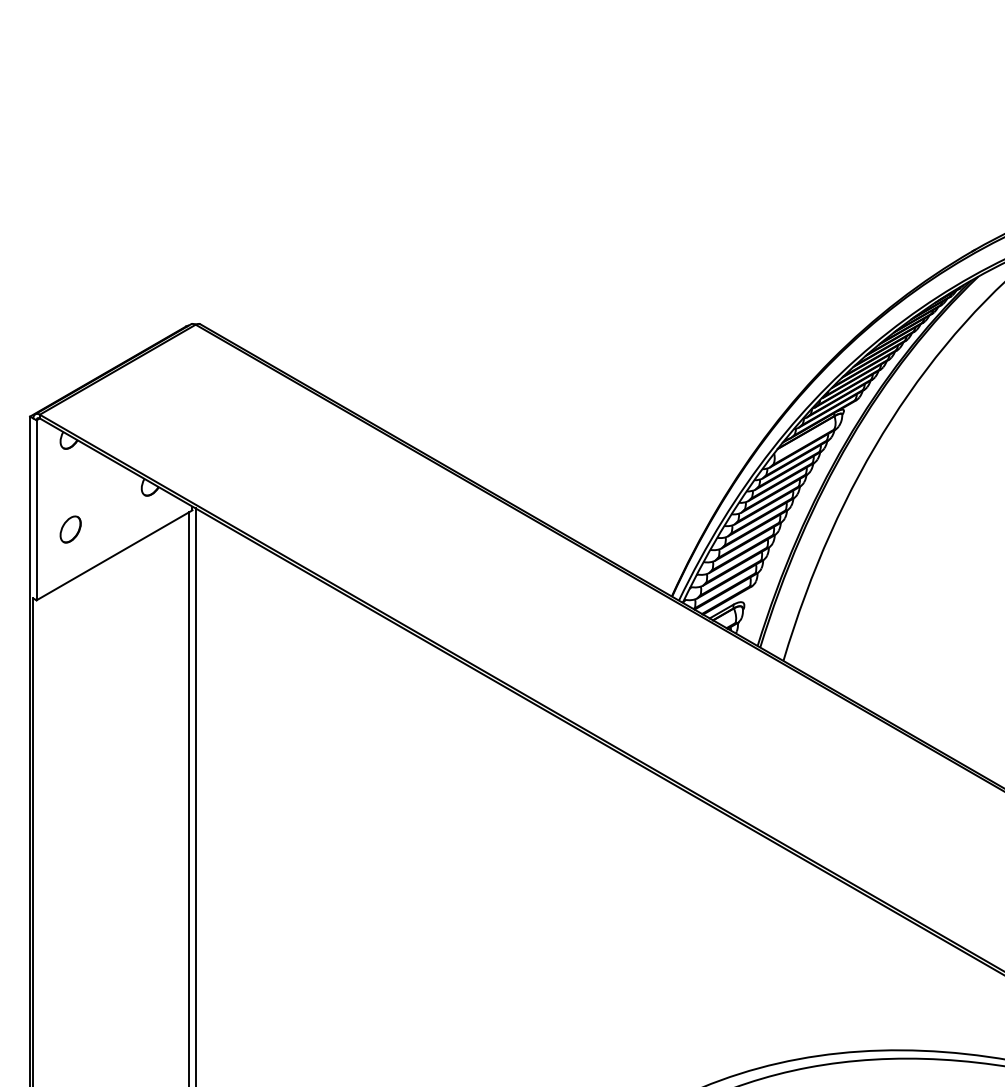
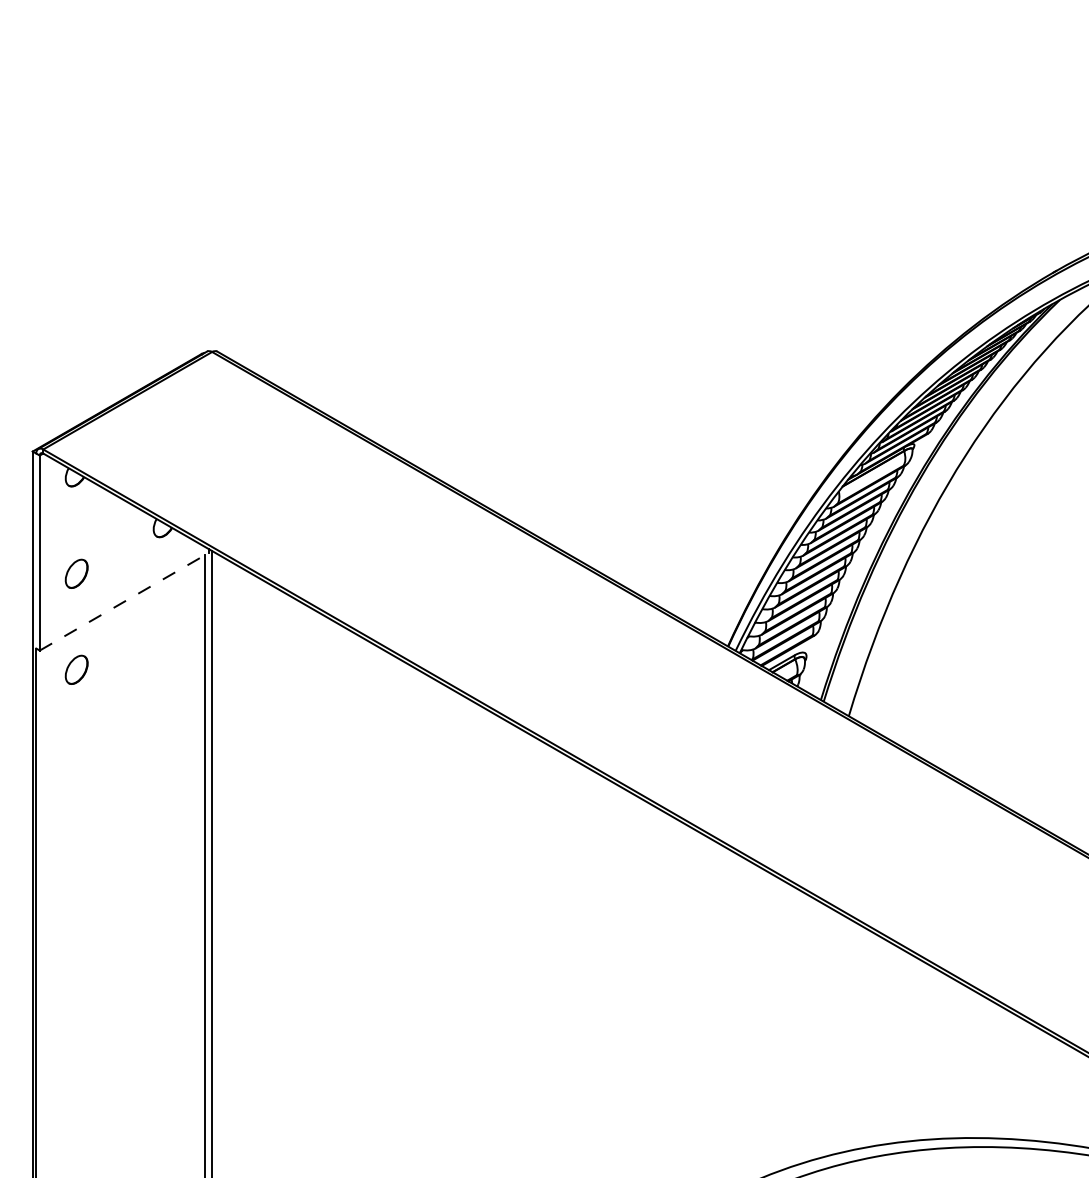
line: (114, 555) -> (124, 601), solid -> dashed
part: (70, 617) -> (76, 669), added

